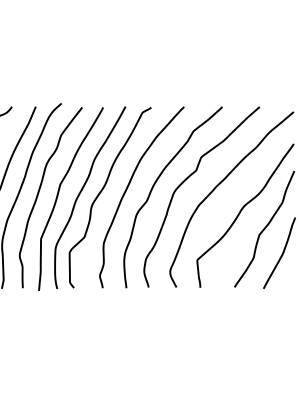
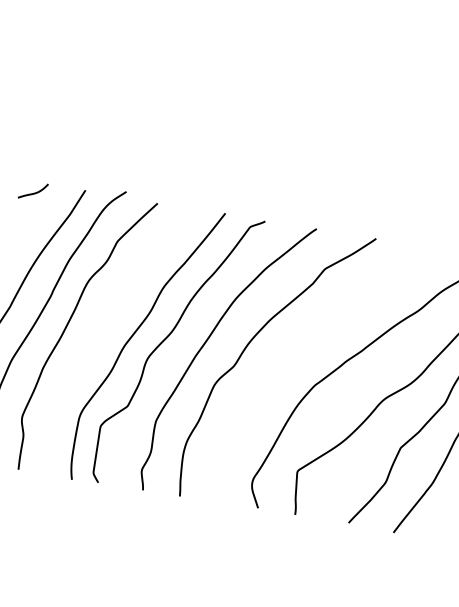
curve: (186, 180) -> (301, 344), removed
curve: (58, 196) -> (97, 336), removed

